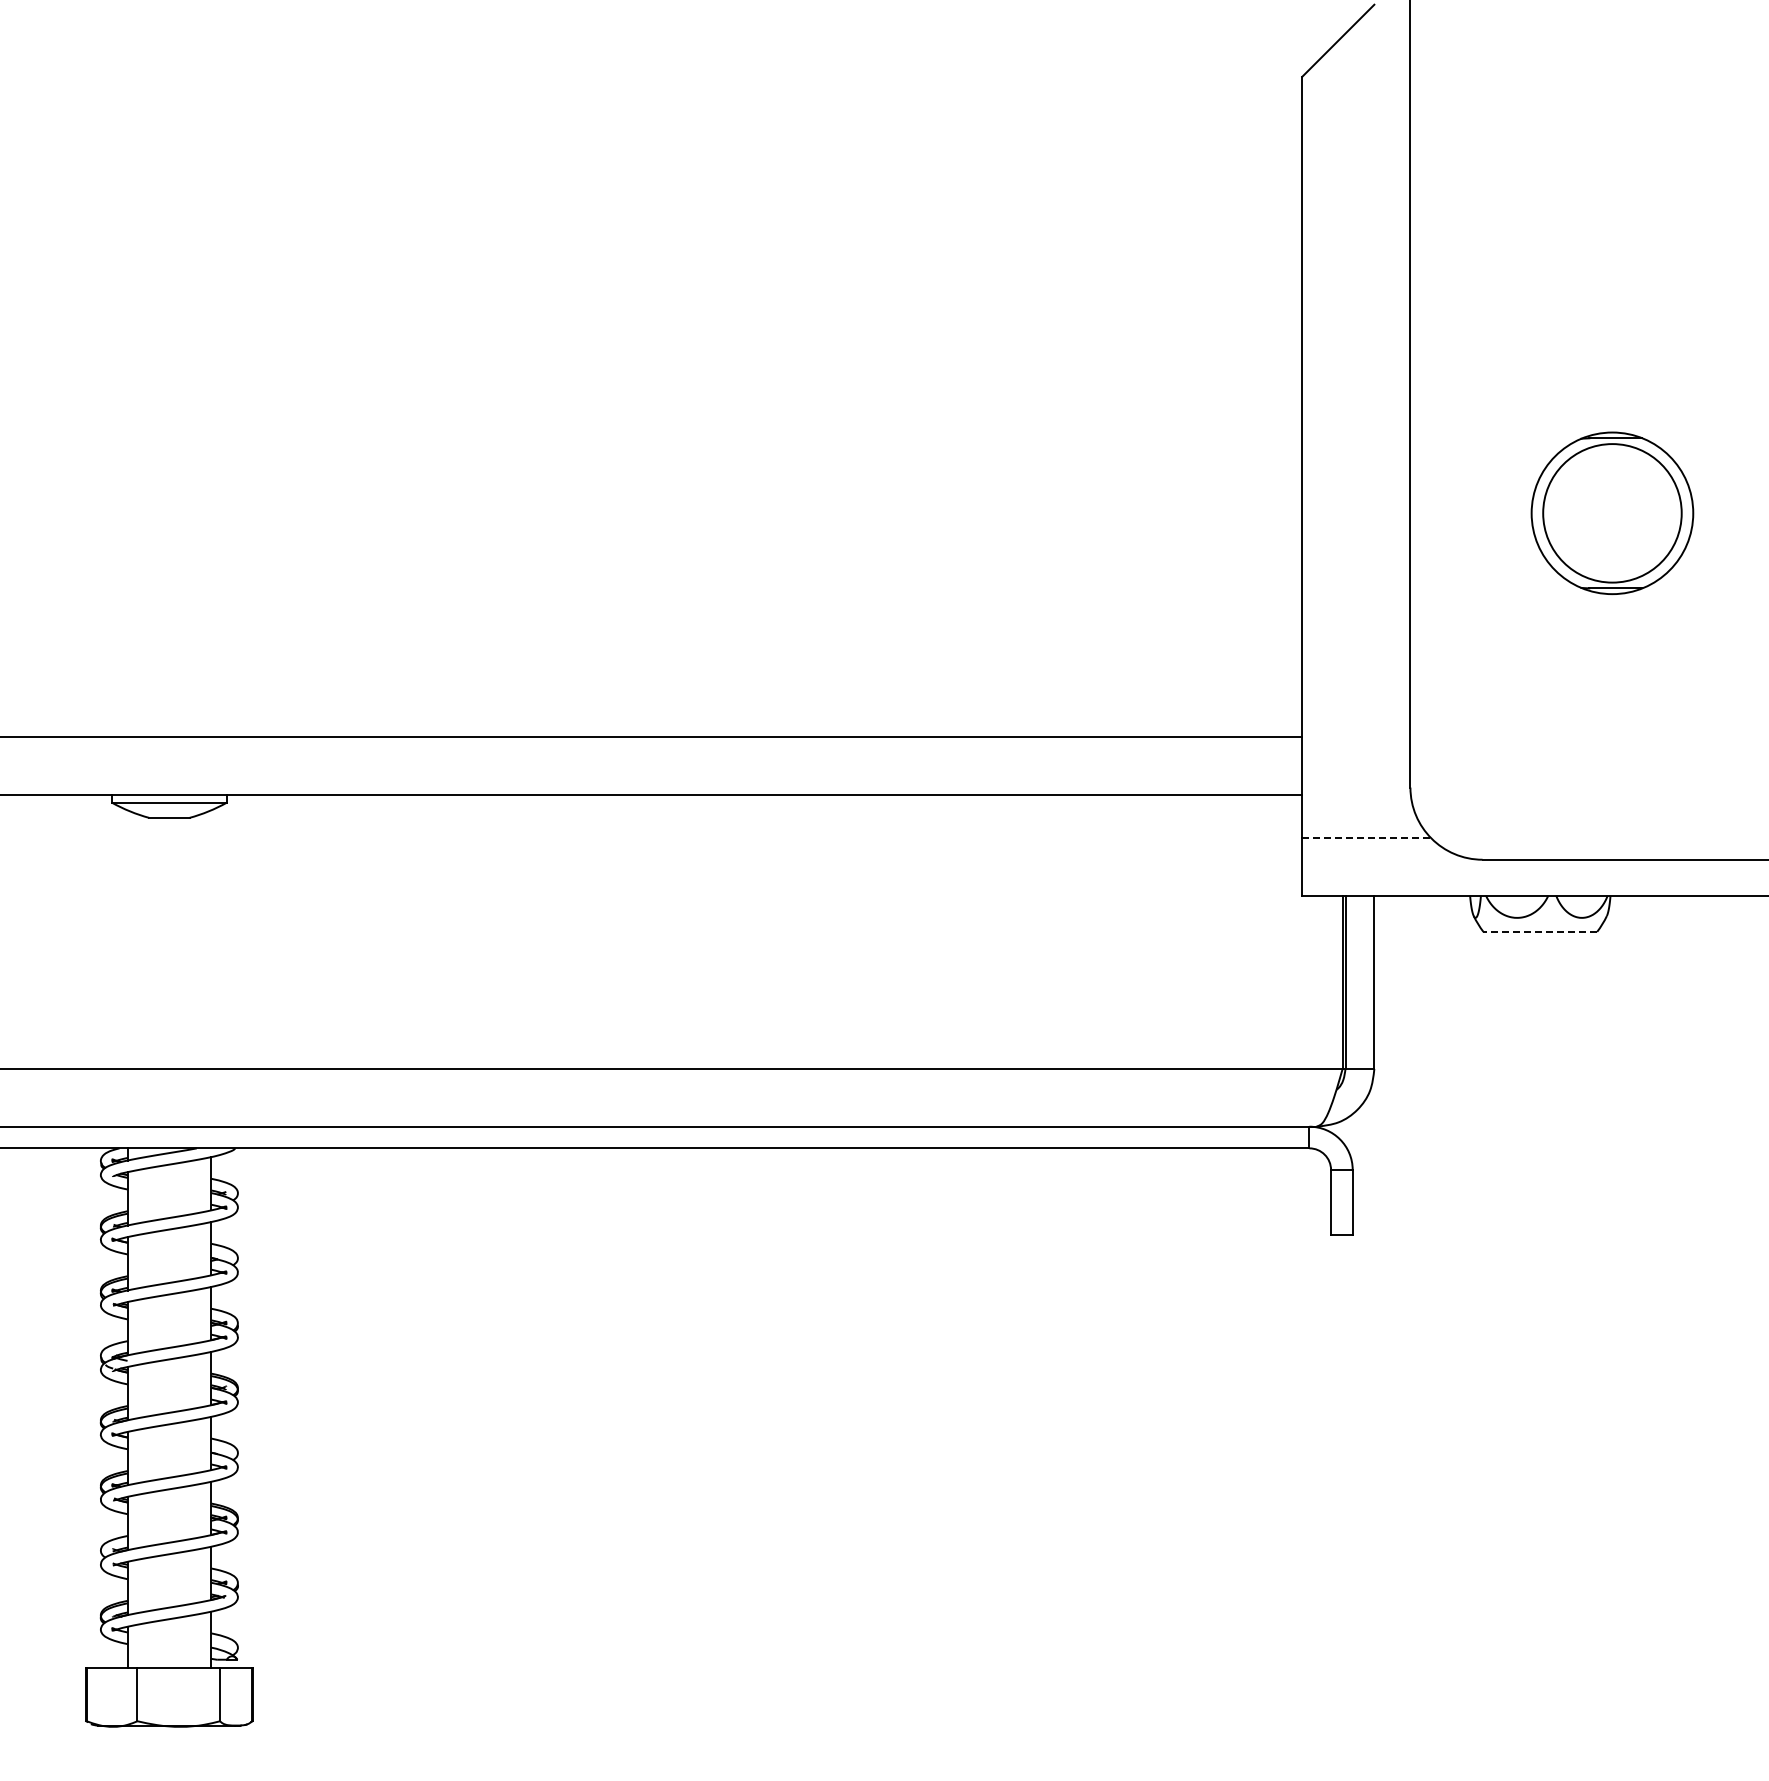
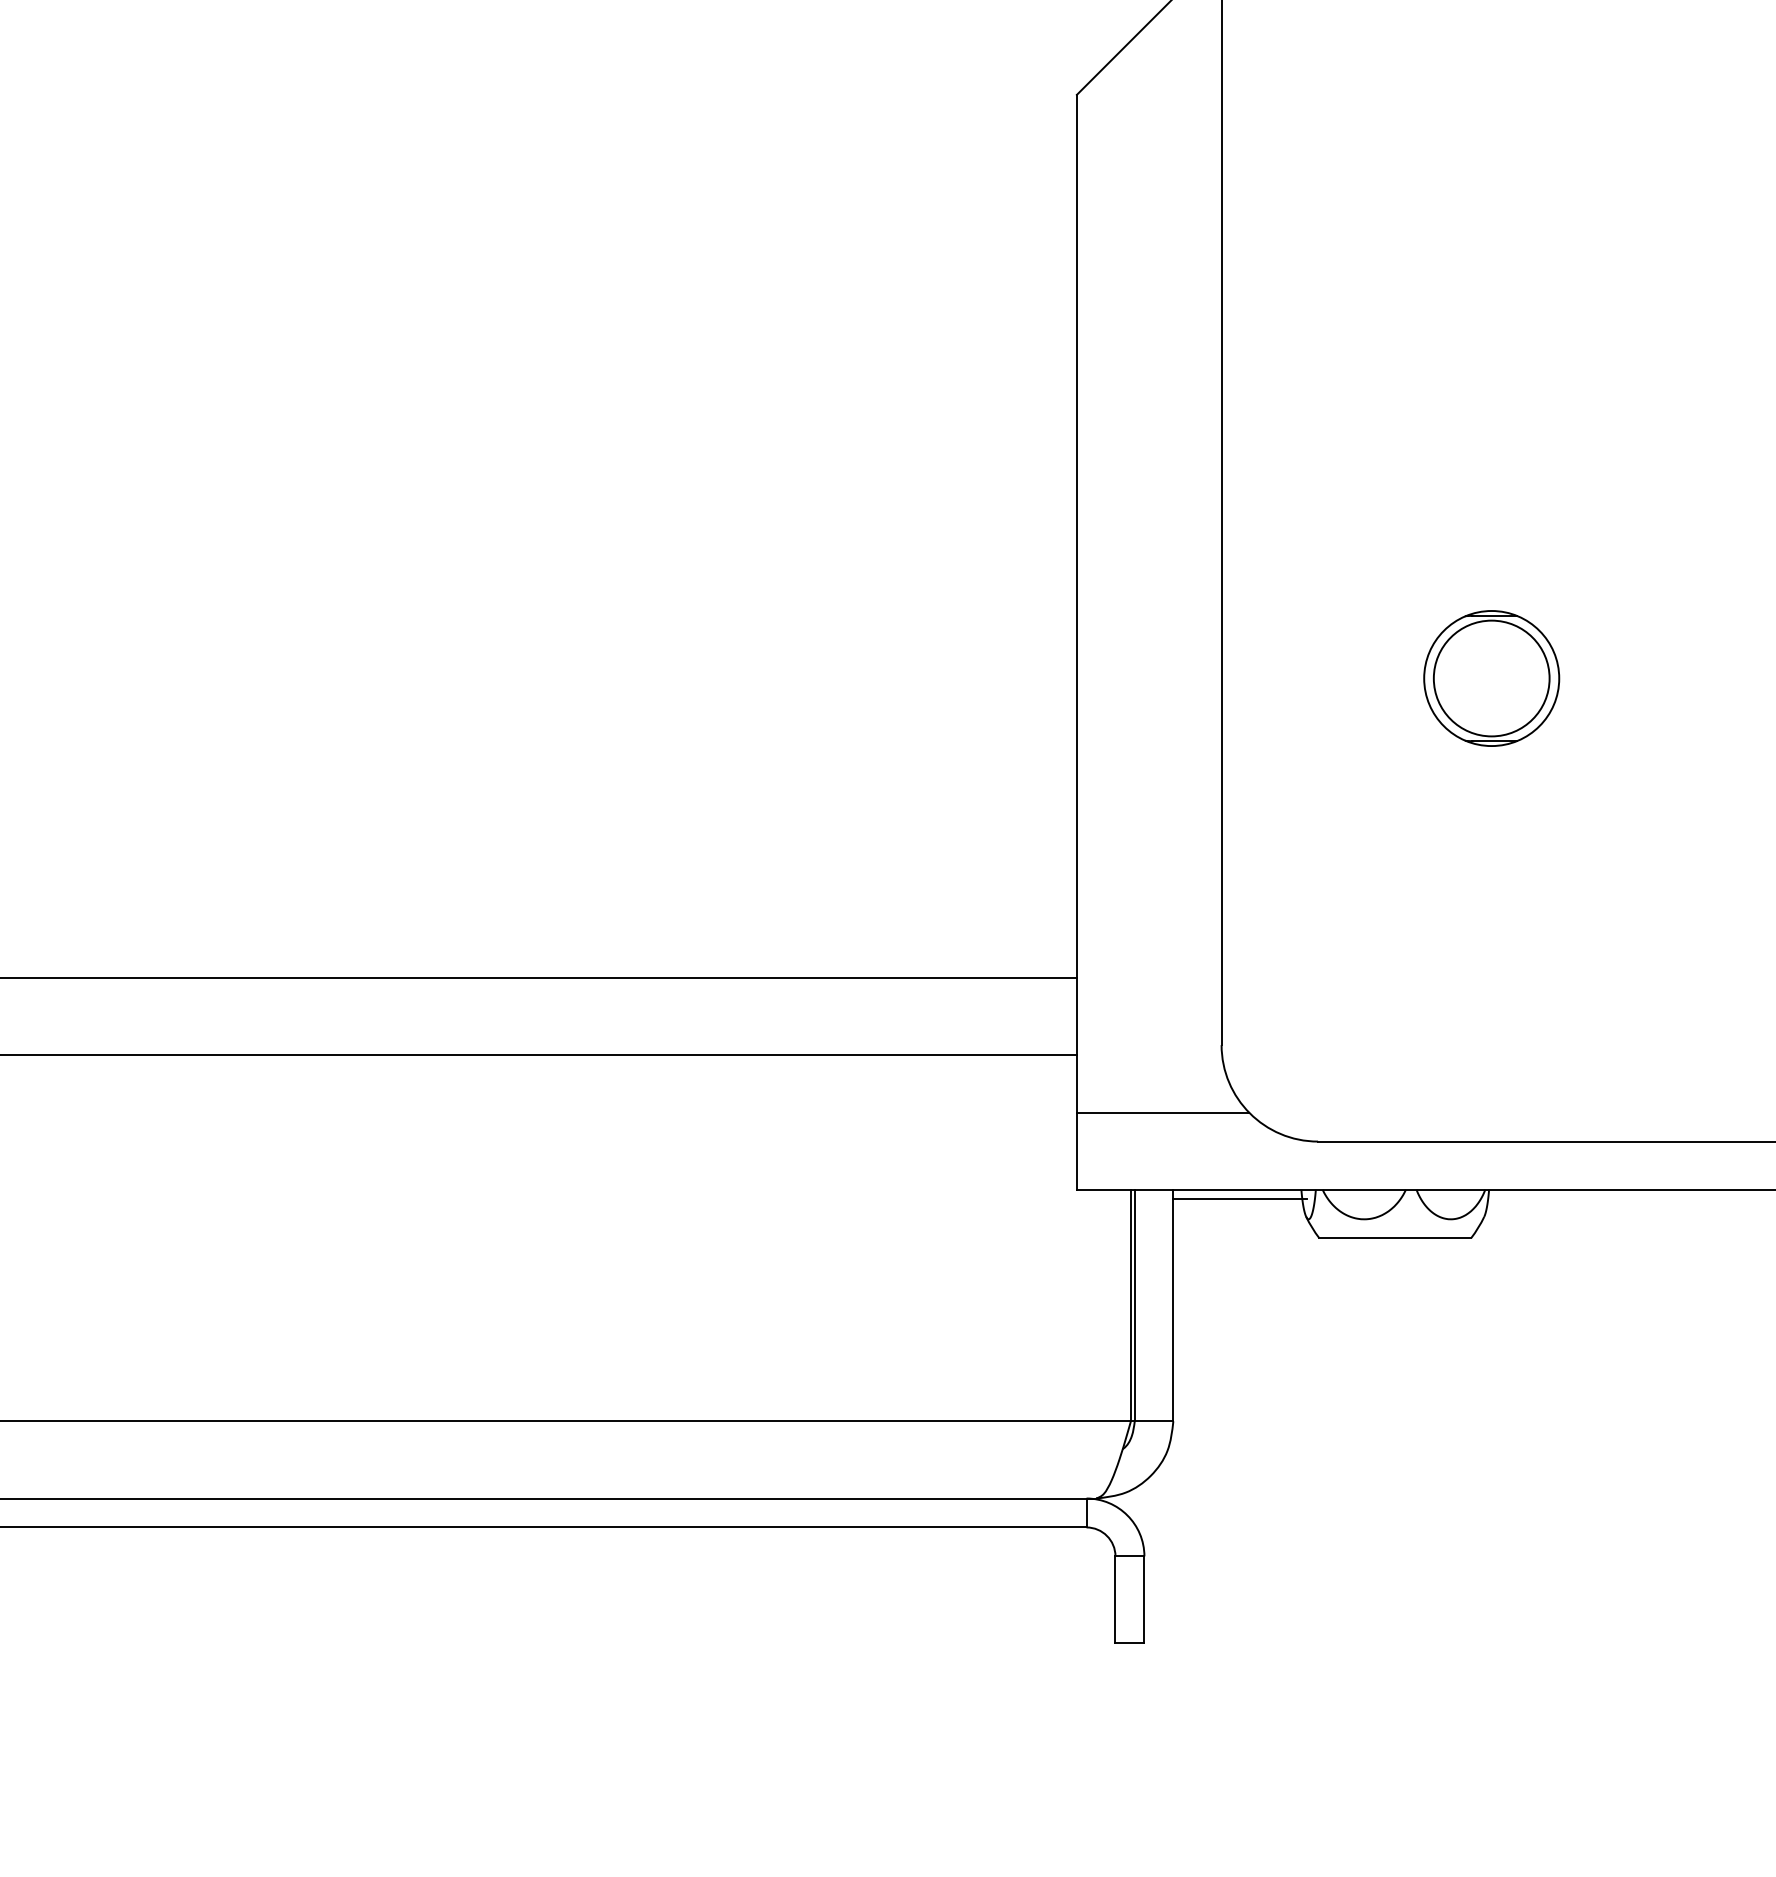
part: (1612, 513) -> (1491, 678), size x0.62
line: (1367, 838) -> (1164, 1113), dashed -> solid
line: (1424, 903) -> (1240, 1200), added
line: (1540, 931) -> (1395, 1237), dashed -> solid

